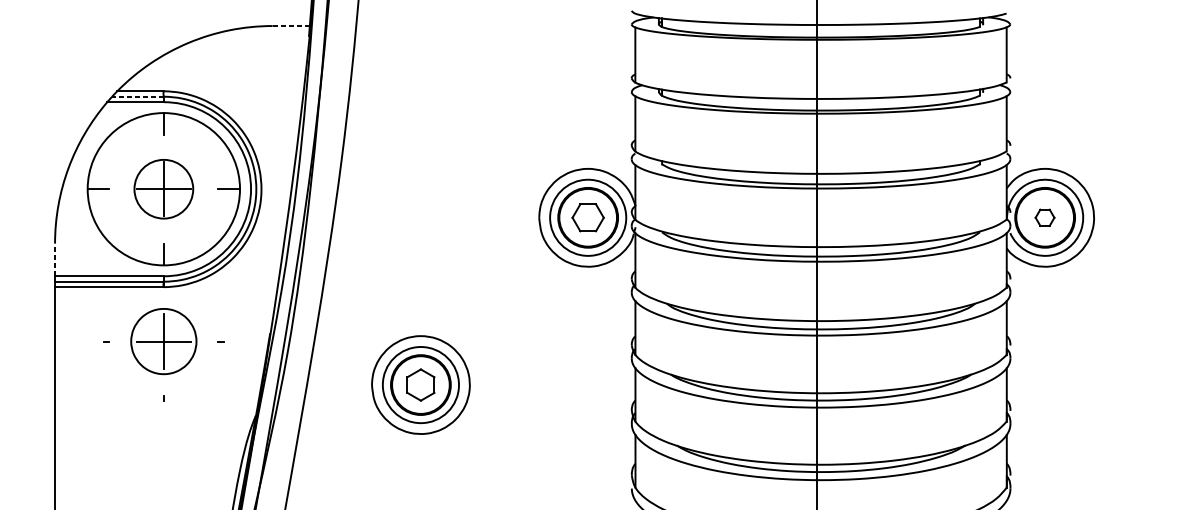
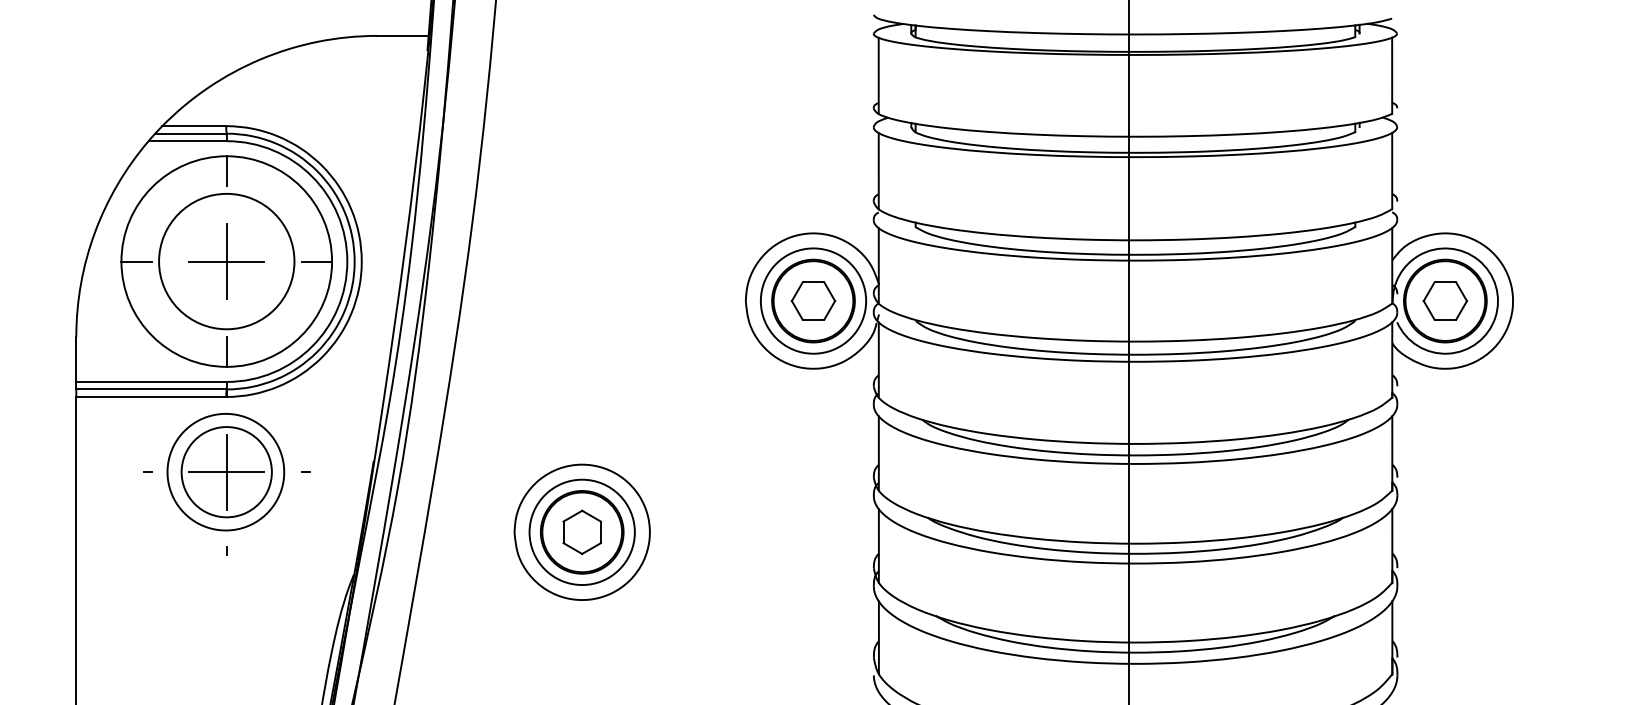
line: (290, 25) -> (402, 35), dashed -> solid
line: (137, 96) -> (190, 133), dashed -> solid
circle: (163, 189) -> (226, 261), size x1.67
part: (1044, 217) -> (1444, 300), size x1.67
line: (55, 260) -> (76, 359), dashed -> solid
part: (162, 341) -> (225, 472), added

